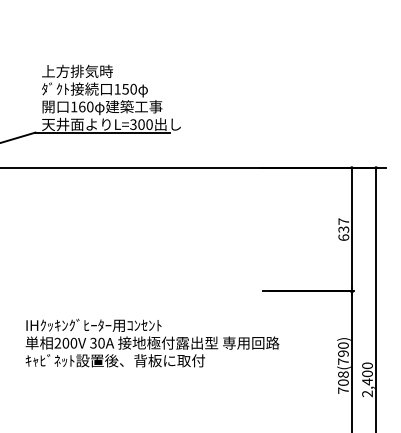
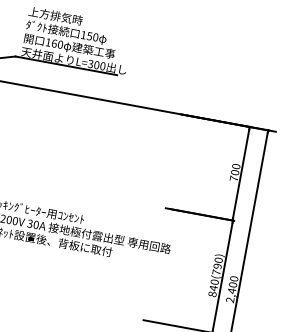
text: (343, 229) -> (234, 172), 637 -> 700
text: (343, 382) -> (213, 288), 708(790) -> 840(790)

